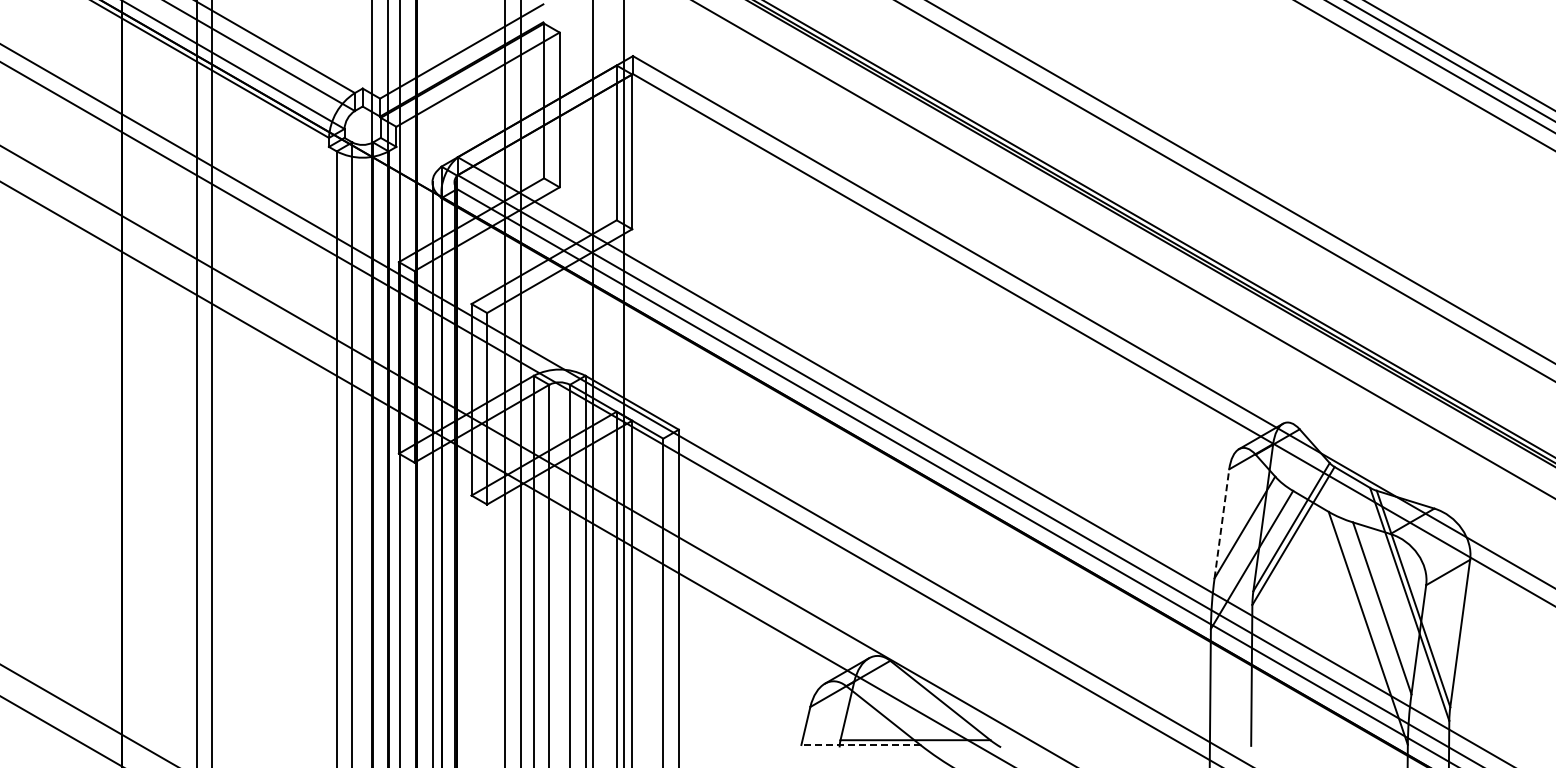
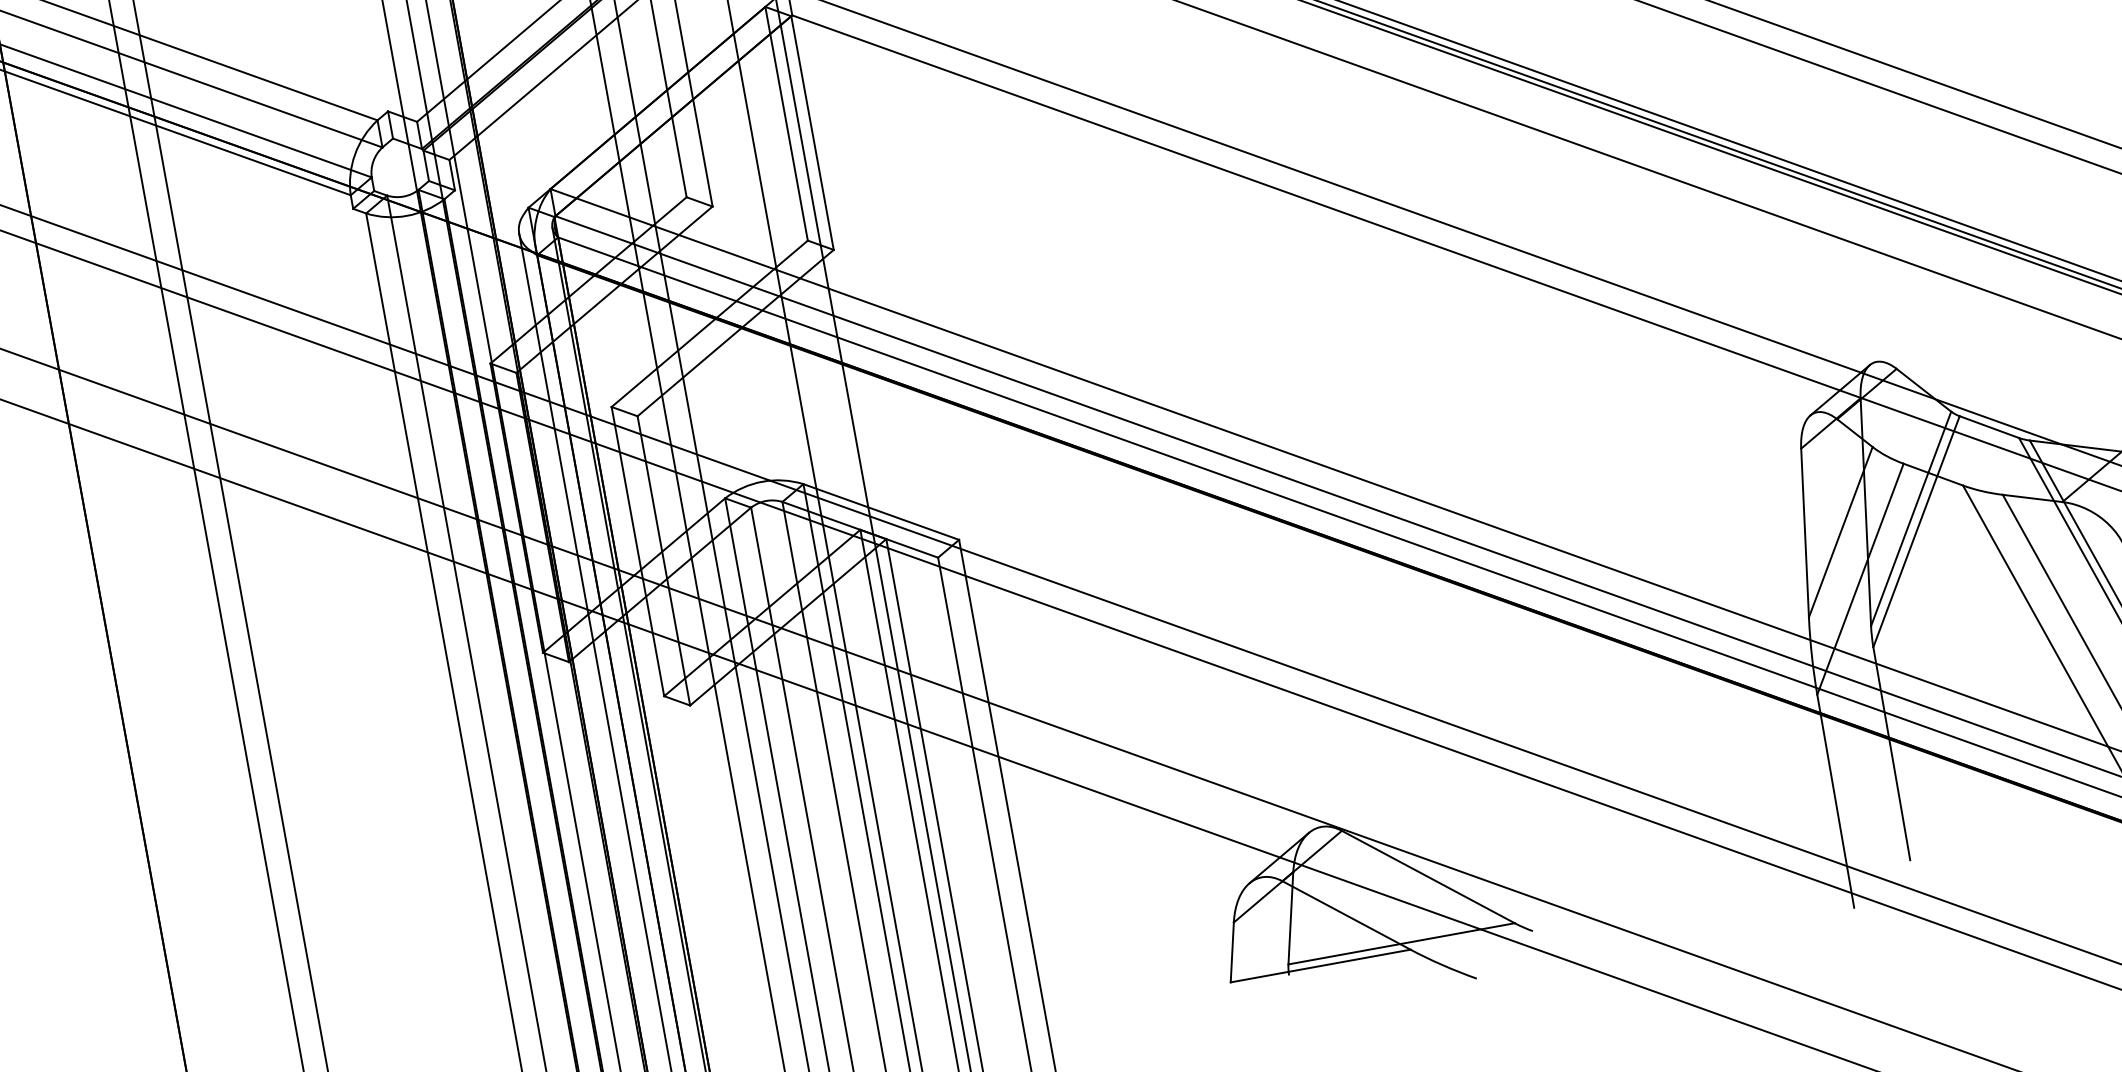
line: (1221, 523) -> (1804, 532), dashed -> solid
line: (860, 745) -> (1320, 966), dashed -> solid

